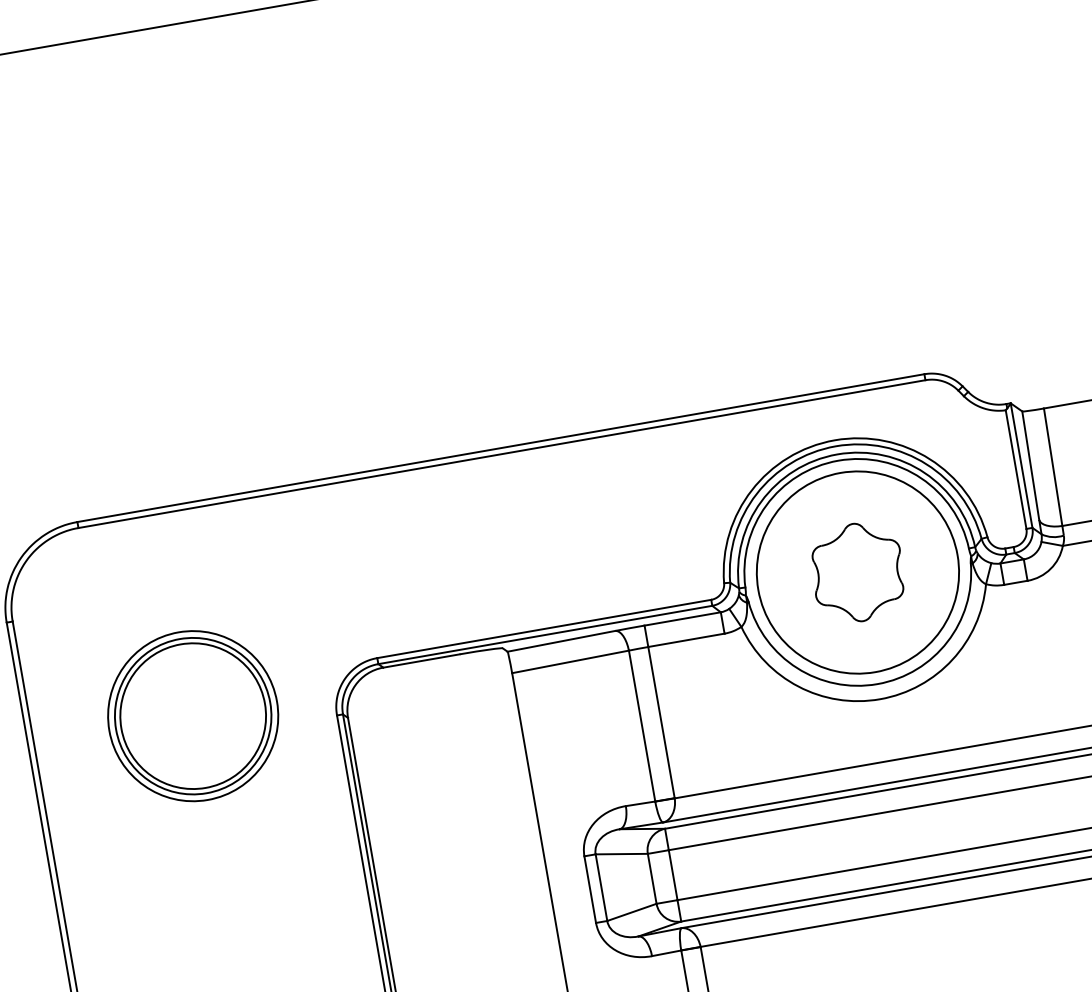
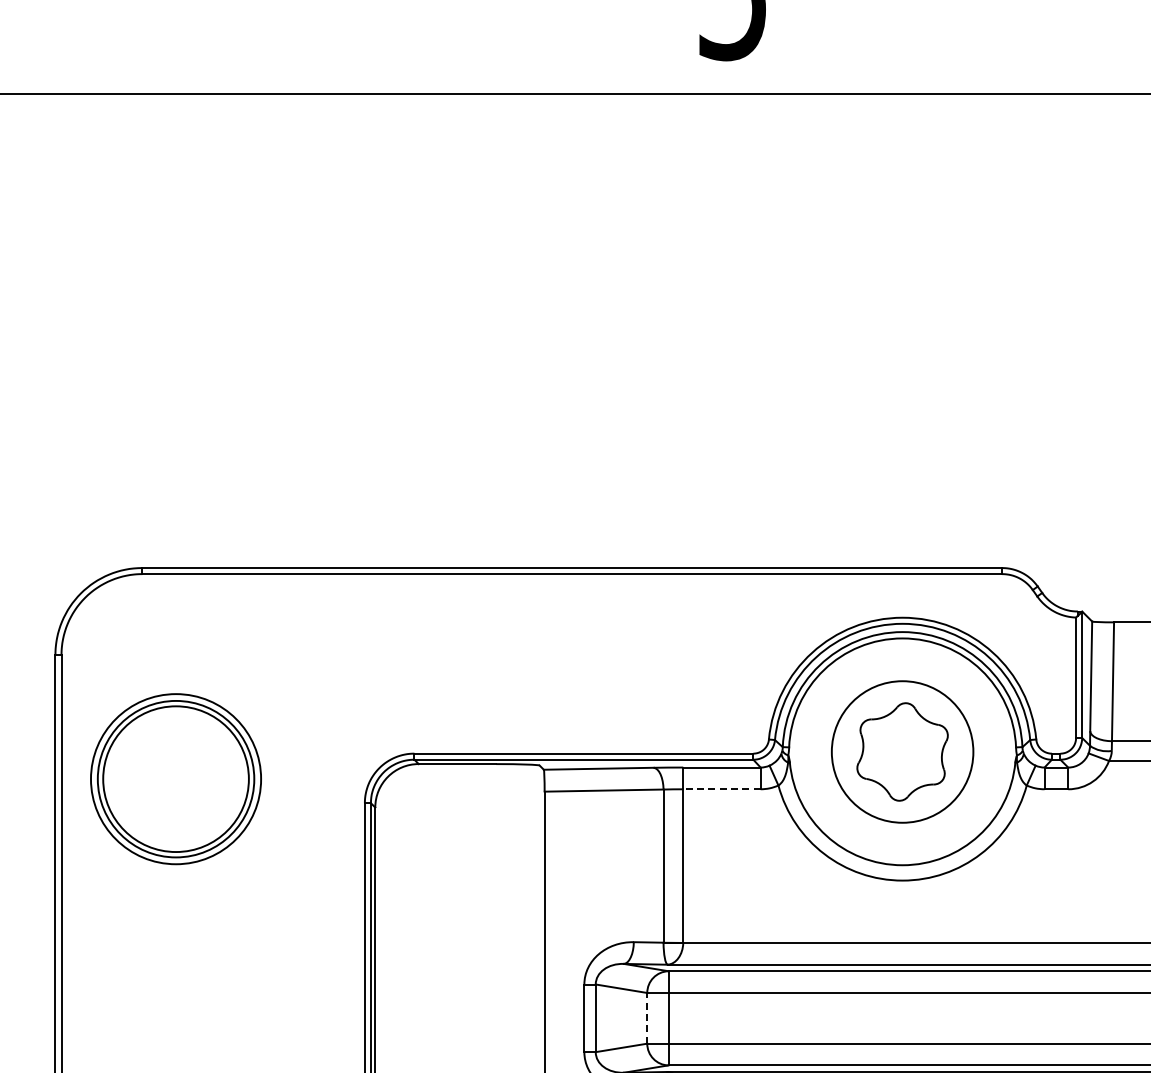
circle: (857, 572) -> (902, 751), size x0.7
line: (685, 640) -> (721, 789), solid -> dashed
part: (192, 716) -> (175, 779), moved
line: (652, 877) -> (647, 1017), solid -> dashed

